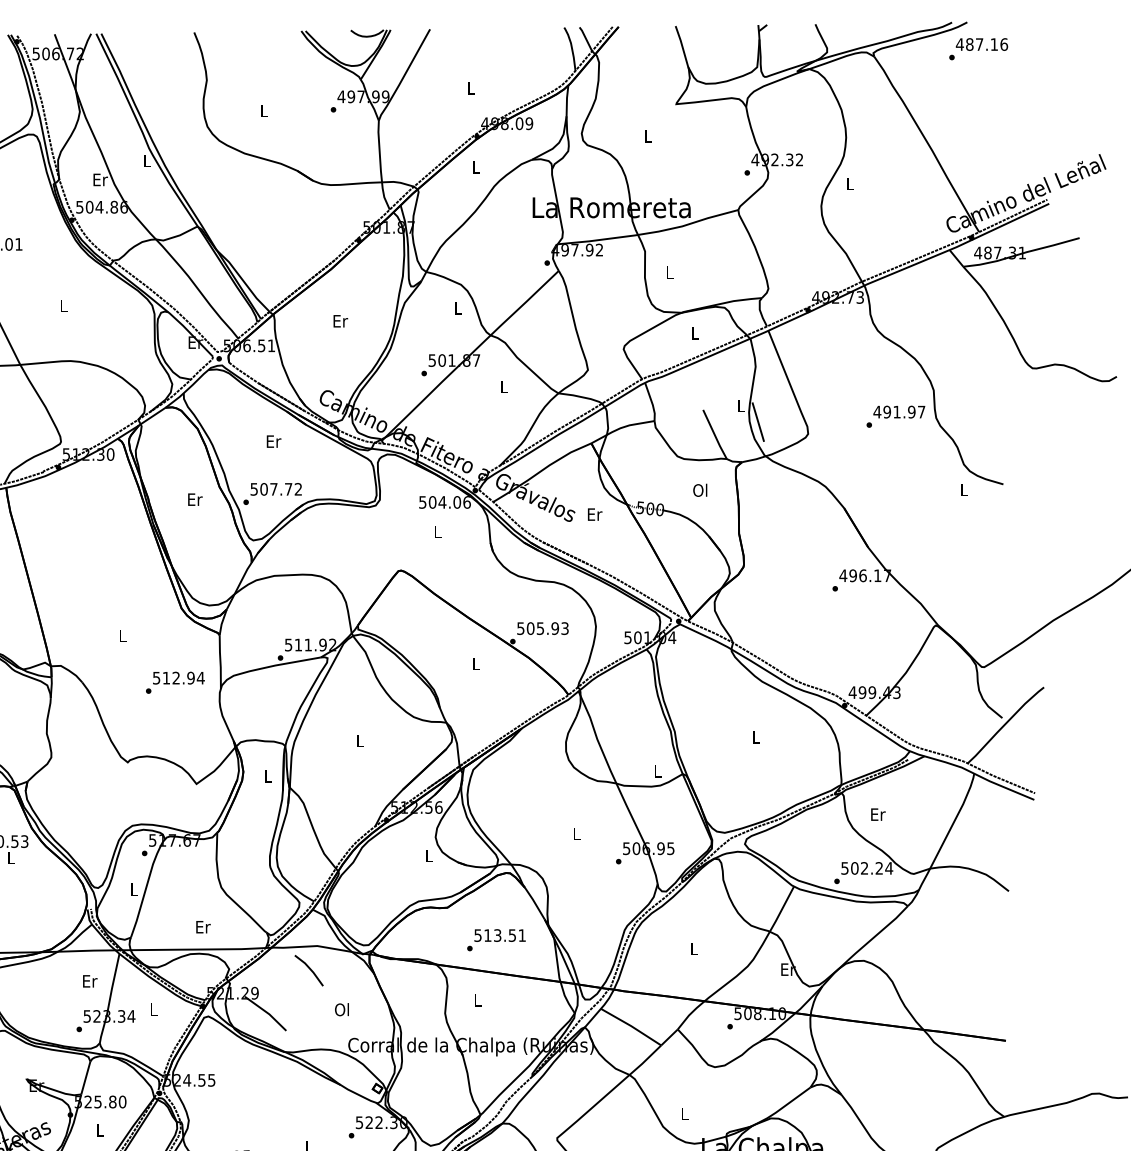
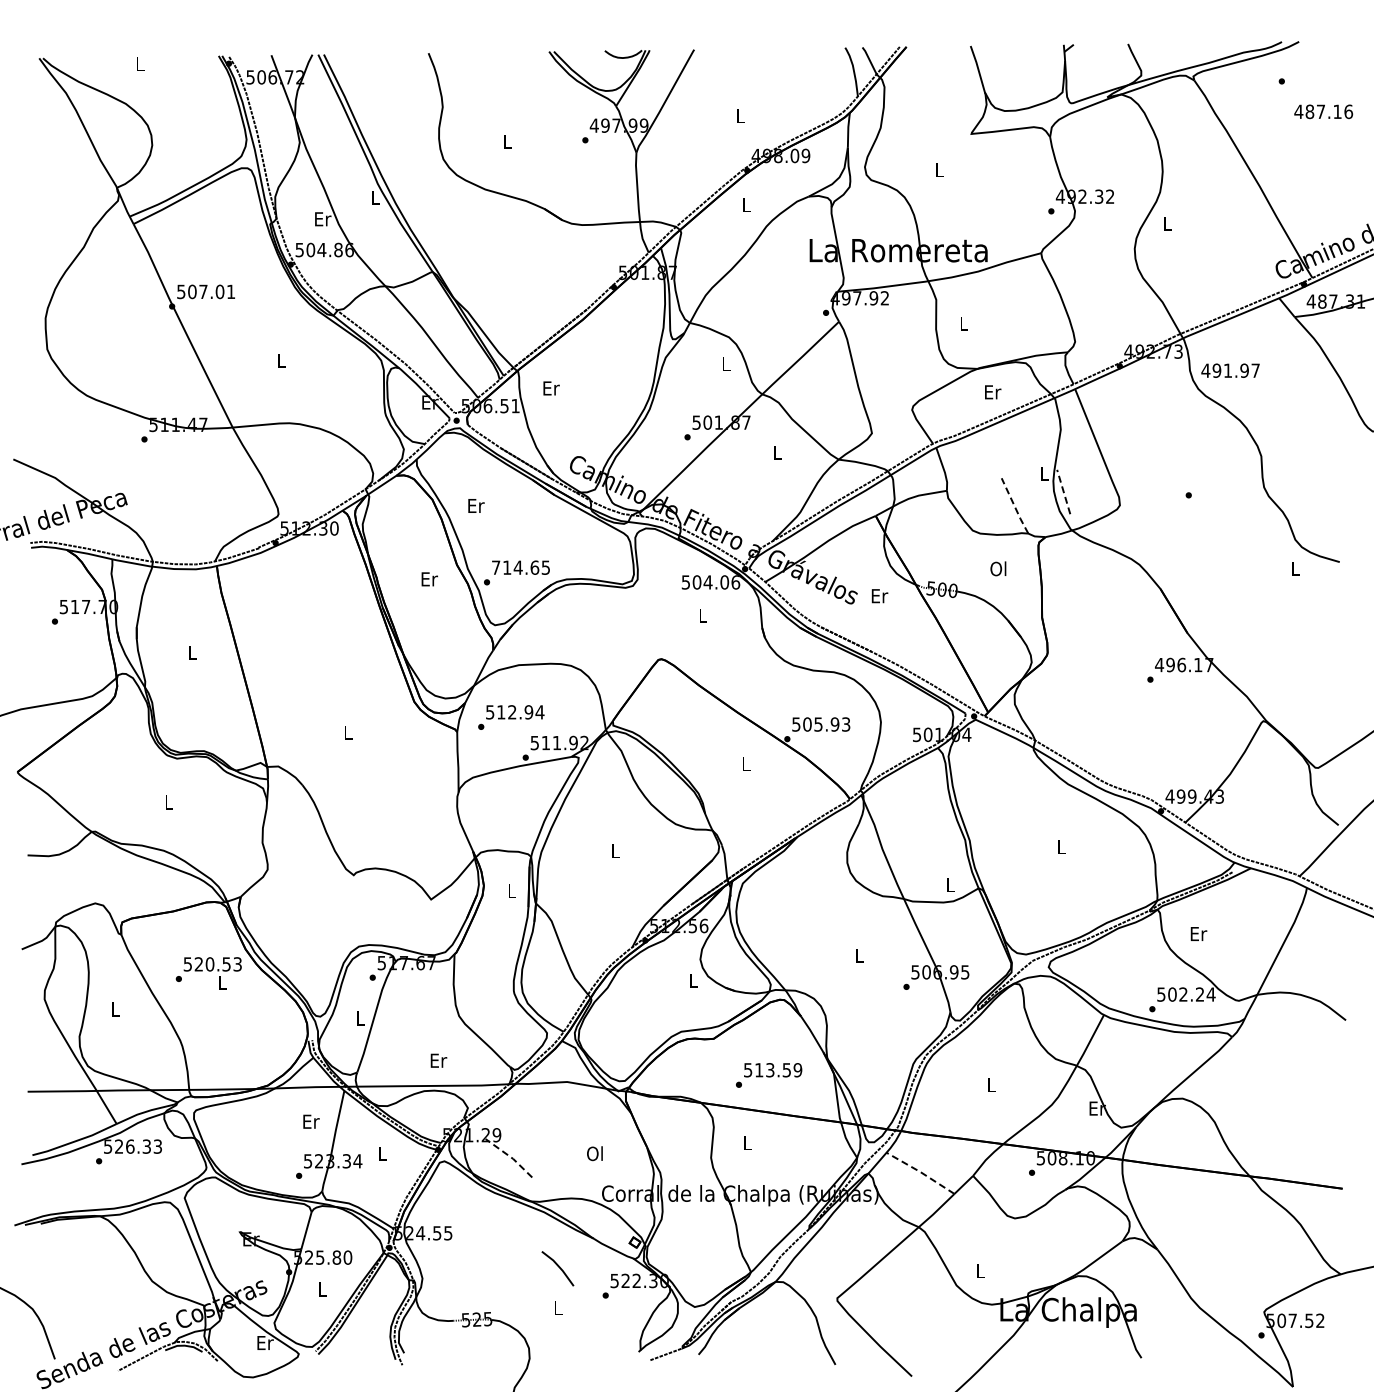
text: (981, 44) -> (1323, 111), moved
text: (340, 321) -> (551, 388), moved
text: (695, 333) -> (993, 392), L -> Er
text: (899, 411) -> (1230, 370), moved
line: (758, 421) -> (1063, 491), solid -> dashed
line: (714, 434) -> (1014, 506), solid -> dashed
text: (274, 441) -> (476, 505), moved
text: (275, 489) -> (520, 567), 507.72 -> 714.65
text: (175, 682) -> (511, 717), moved
text: (521, 935) -> (797, 1070), 513.51 -> 513.59
line: (309, 969) -> (558, 1267), moved
line: (267, 1012) -> (510, 1156), solid -> dashed
line: (631, 1026) -> (920, 1172), solid -> dashed

